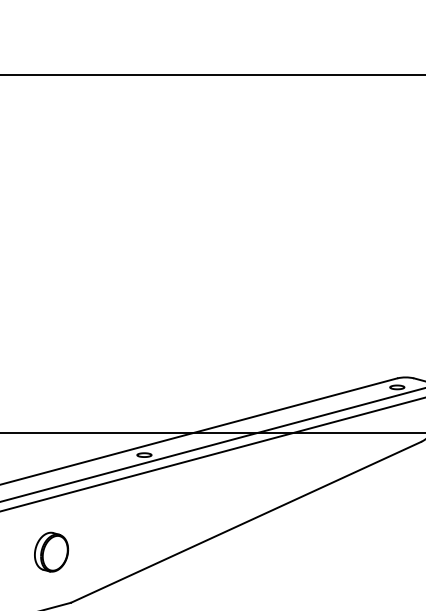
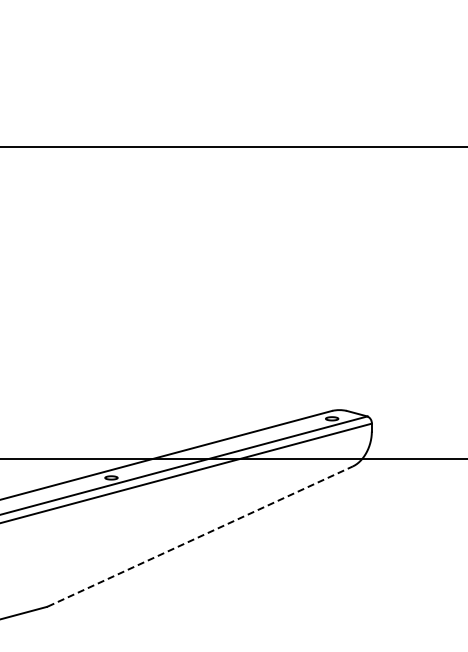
line: (246, 522) -> (200, 536), solid -> dashed
part: (51, 552) -> (30, 562), removed

